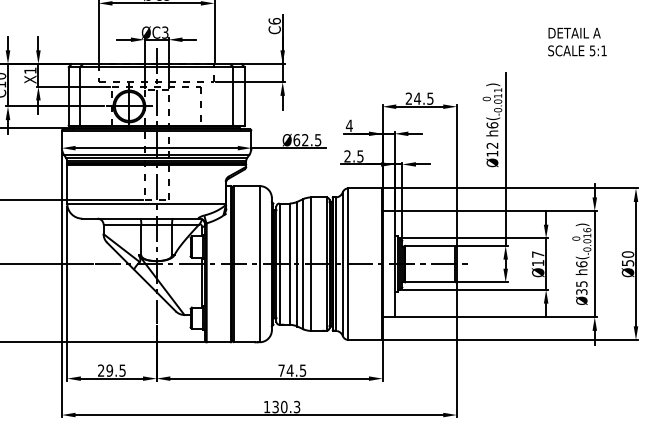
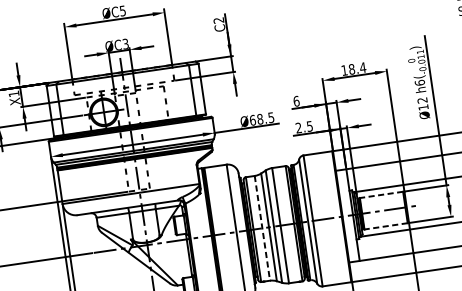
text: (274, 20) -> (218, 19), C6 -> C2
text: (419, 98) -> (353, 68), 24.5 -> 18.4
text: (348, 125) -> (295, 101), 4 -> 6
text: (305, 140) -> (260, 119), Ø62.5 -> Ø68.5
line: (429, 245) -> (380, 194), solid -> dashed
line: (289, 264) -> (262, 228), solid -> dashed
line: (429, 282) -> (385, 226), solid -> dashed

